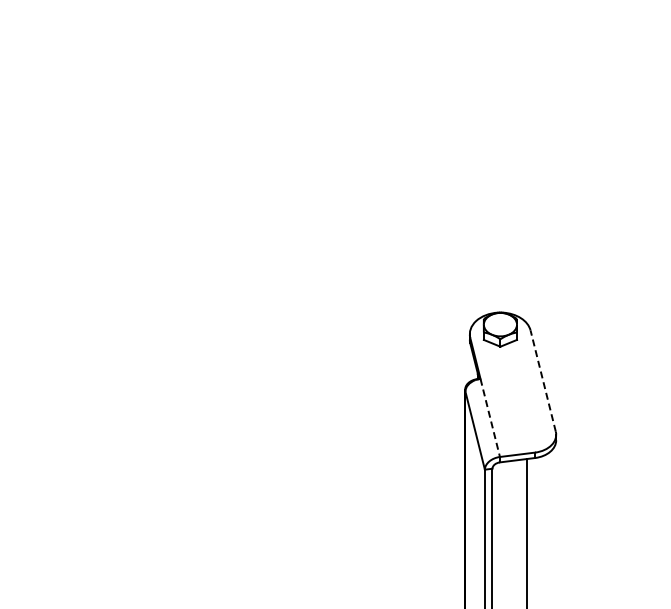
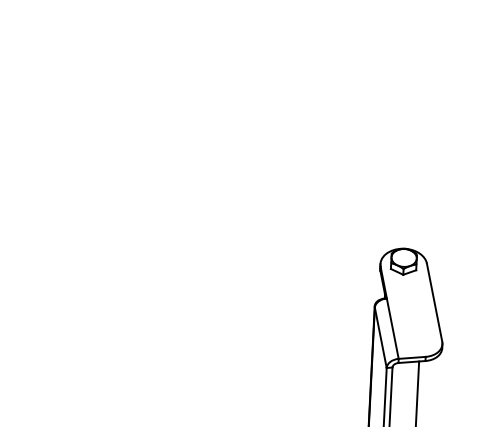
line: (543, 380) -> (434, 302), dashed -> solid
line: (490, 418) -> (392, 329), dashed -> solid

